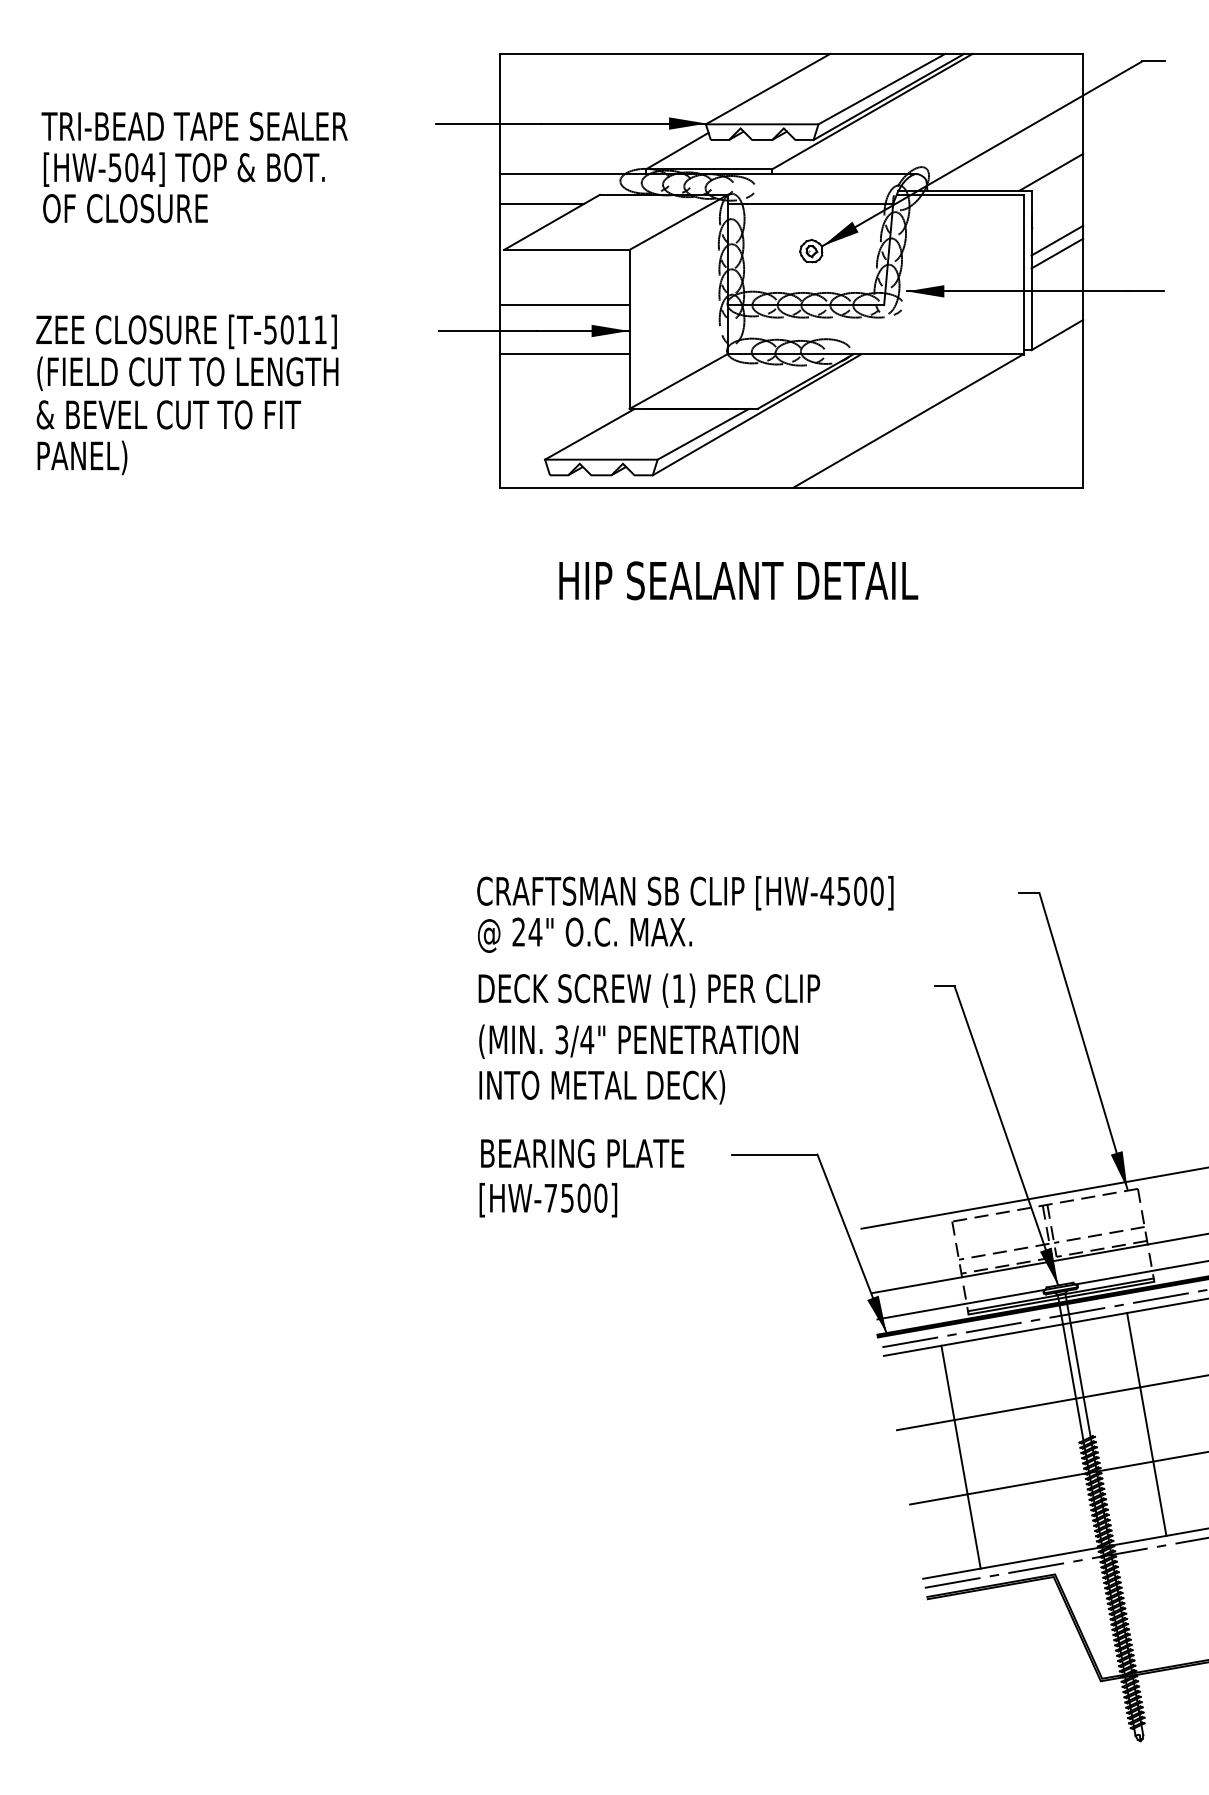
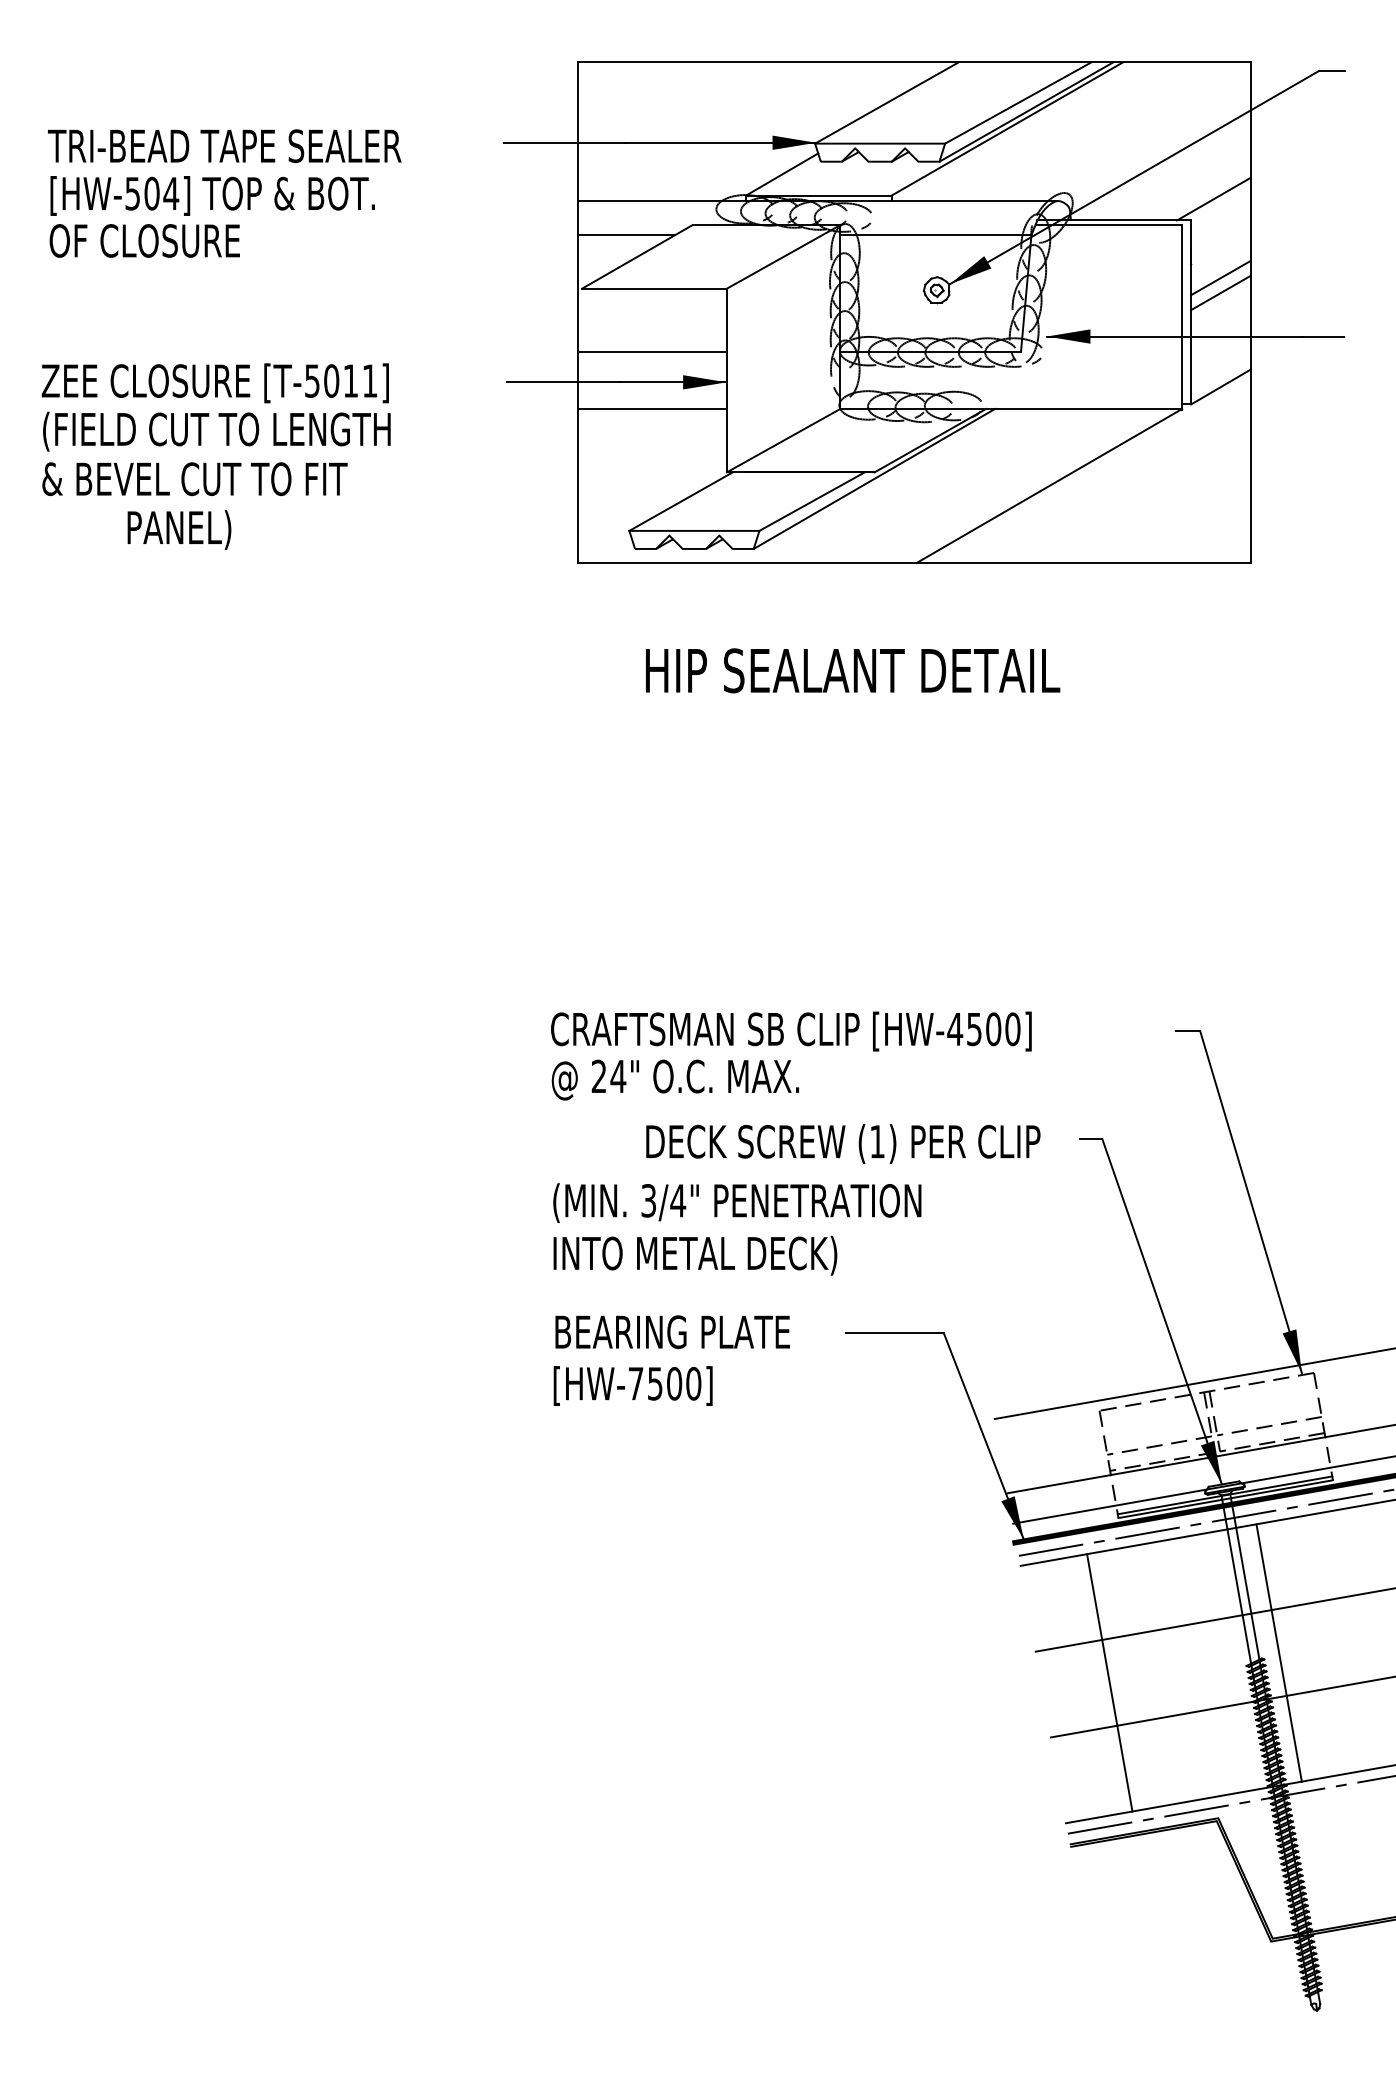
text: (82, 457) -> (179, 529), moved
text: (649, 990) -> (843, 1143), moved
line: (1146, 1424) -> (1278, 1653), moved

